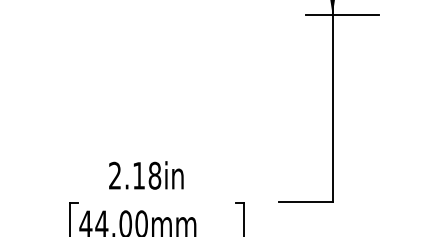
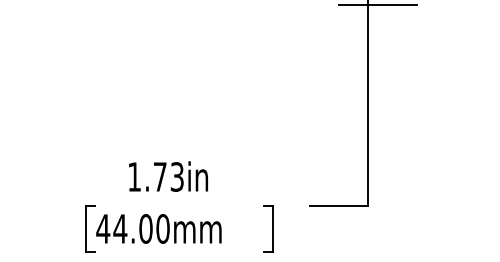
text: (134, 175) -> (155, 176), 2.18in -> 1.73in

